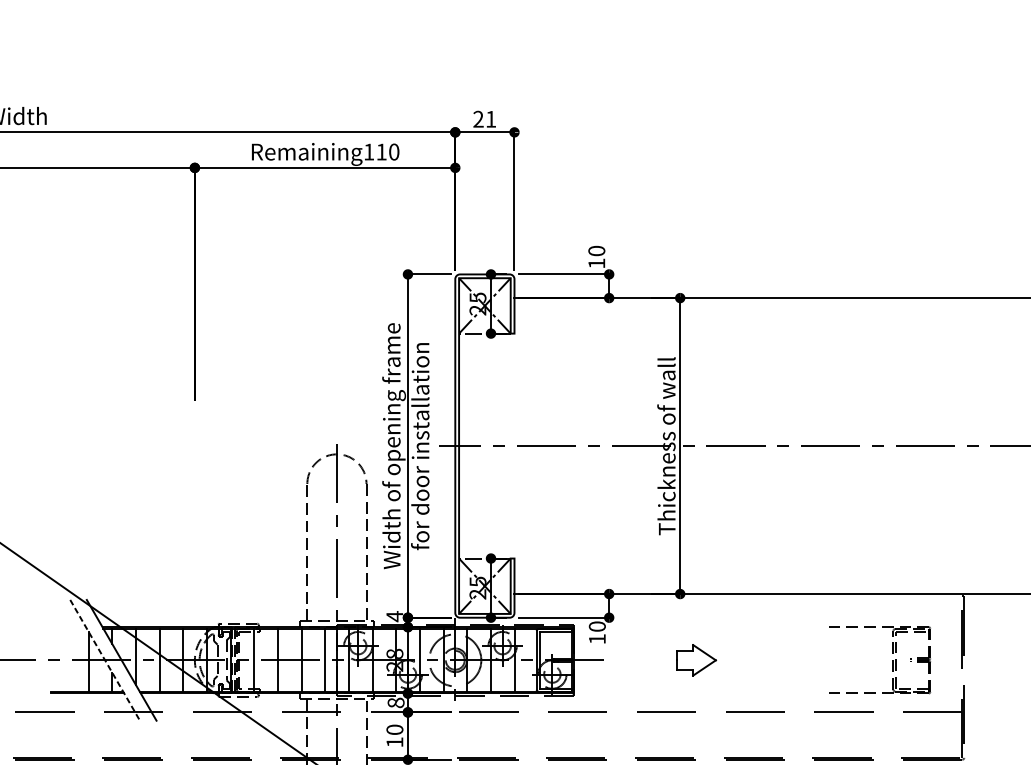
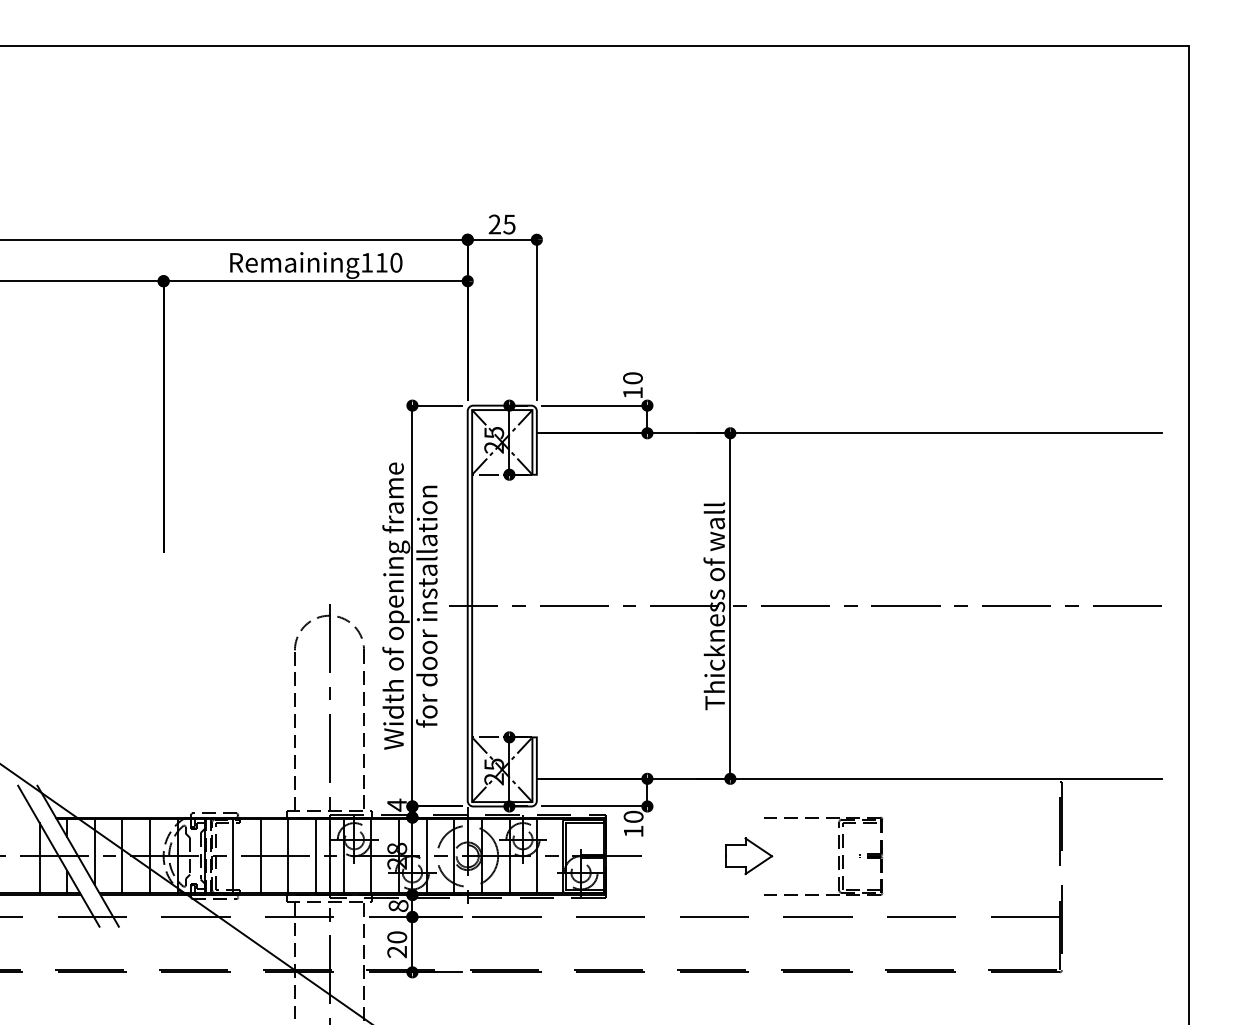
text: (491, 119) -> (509, 224), 21 -> 25
line: (105, 660) -> (59, 856), dashed -> solid
part: (892, 660) -> (838, 856), moved
text: (394, 742) -> (396, 952), 10 -> 20

